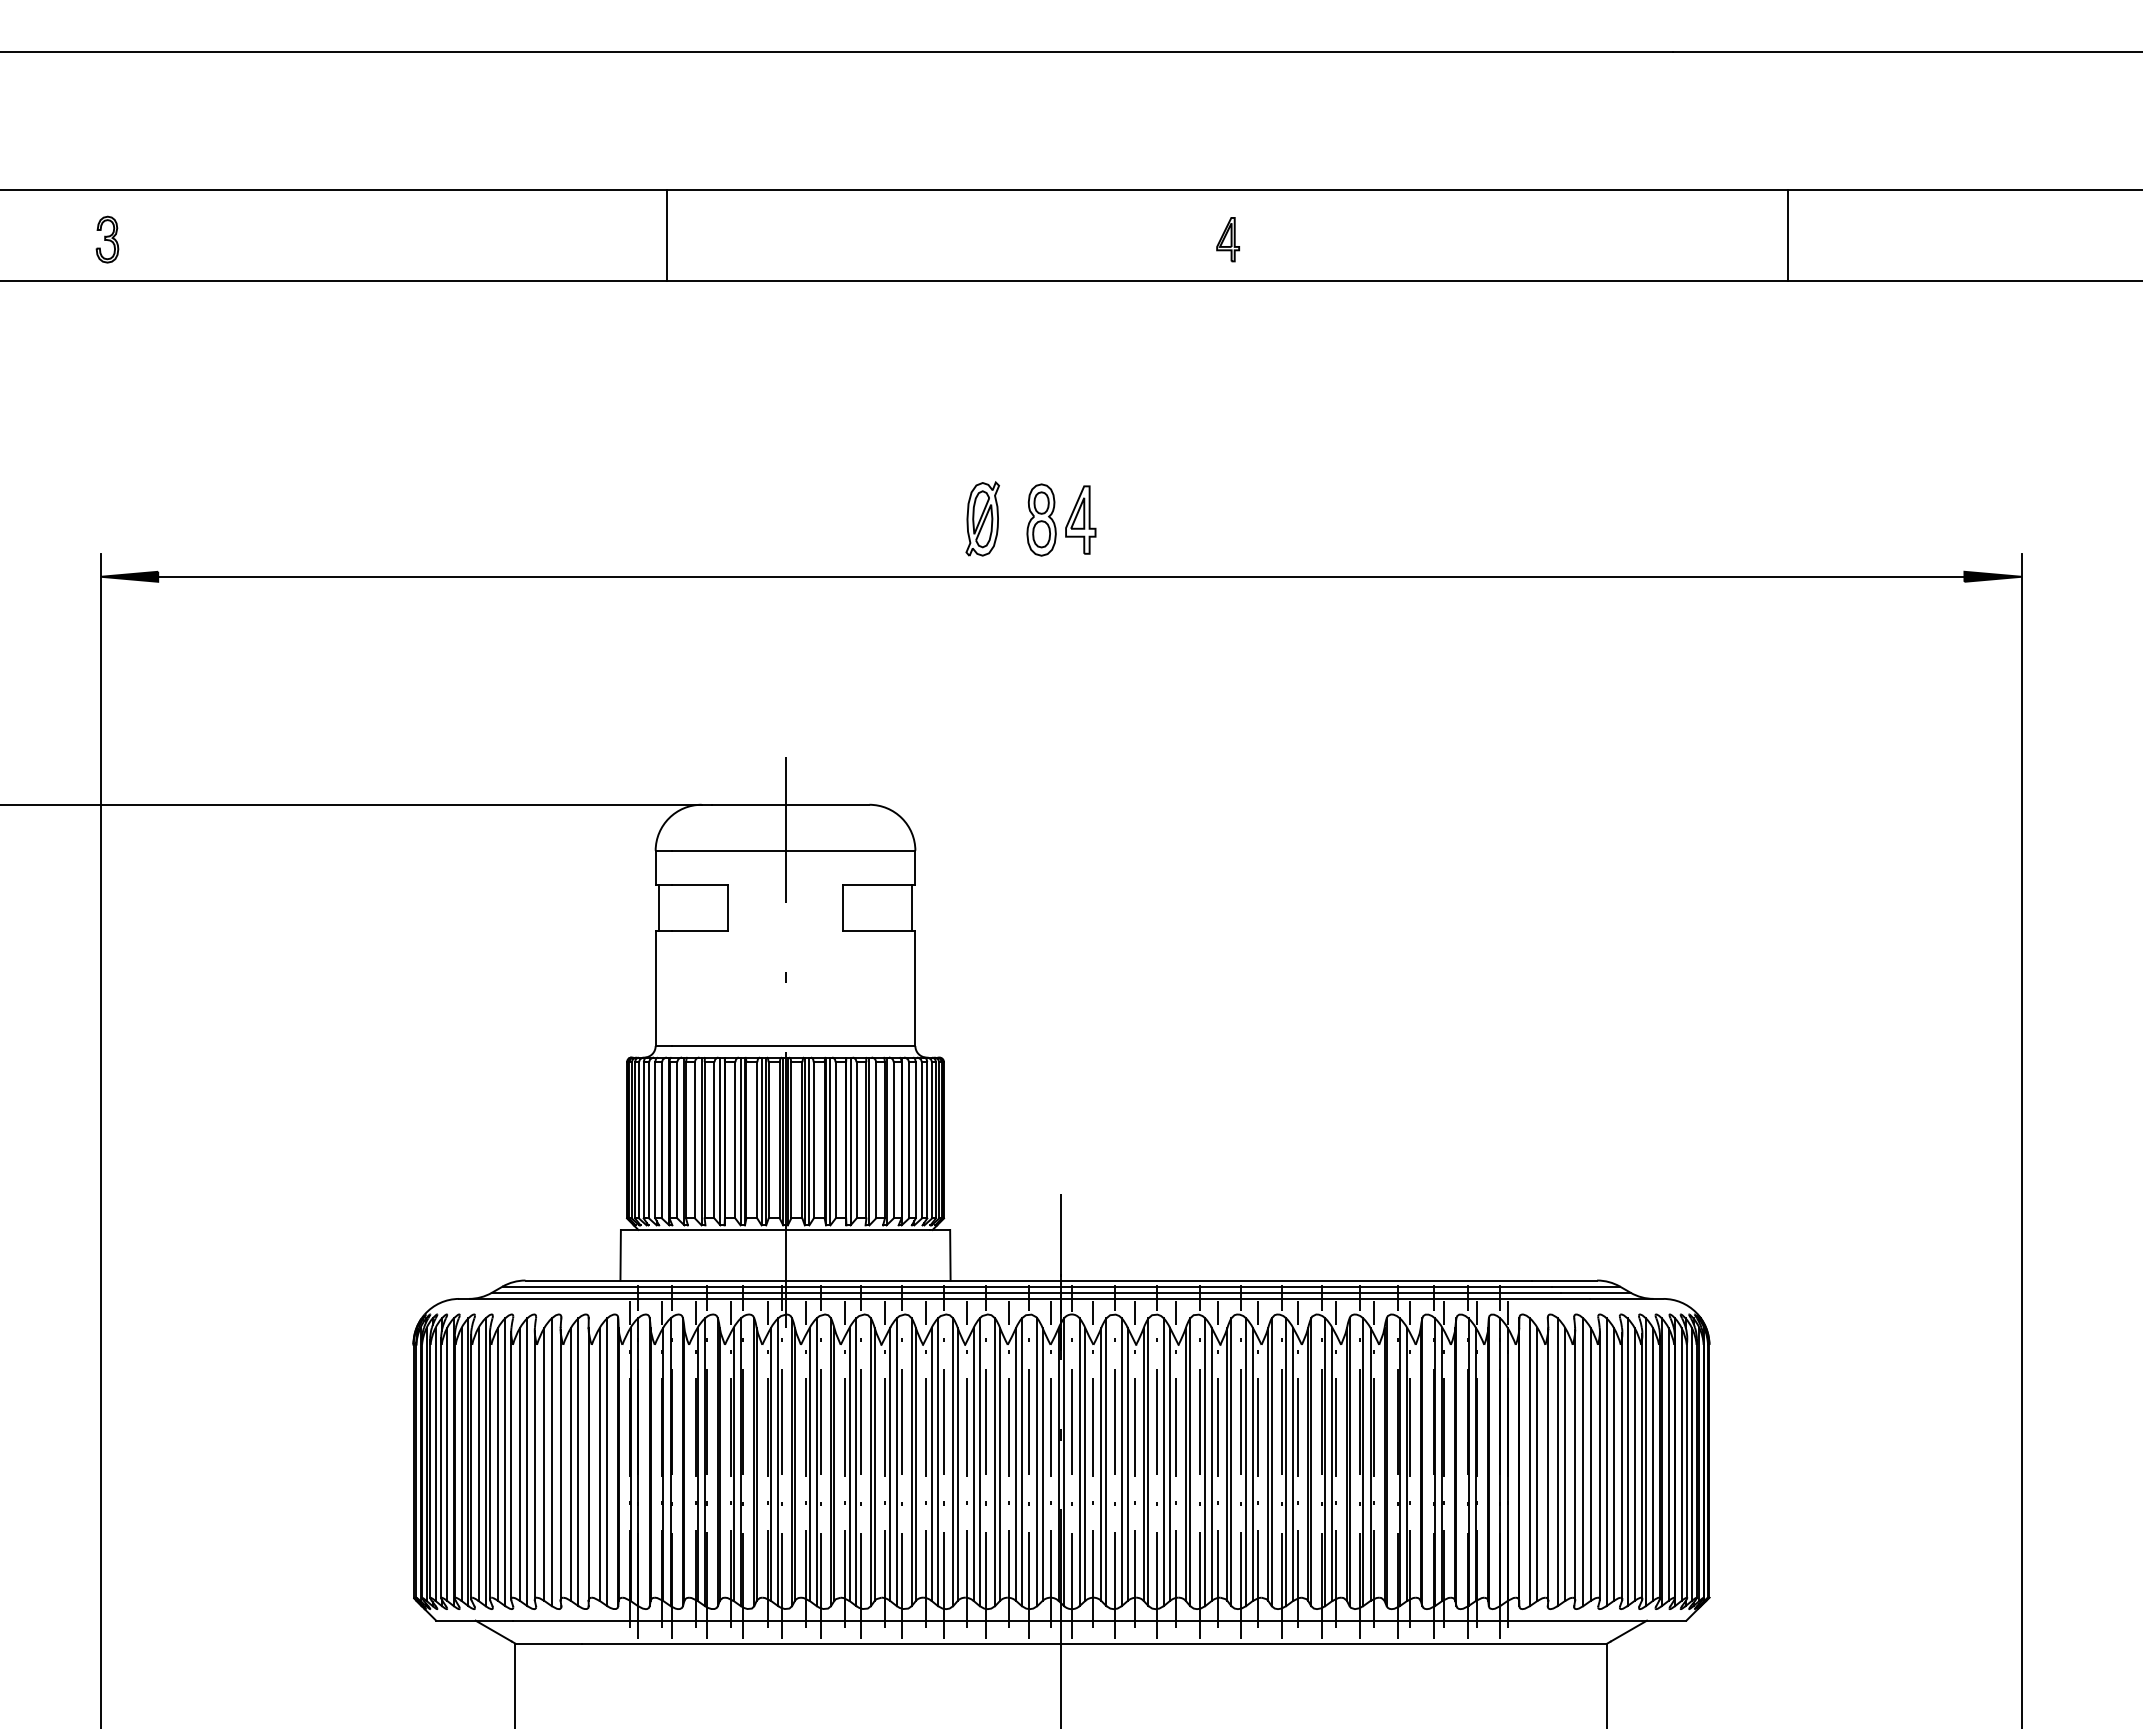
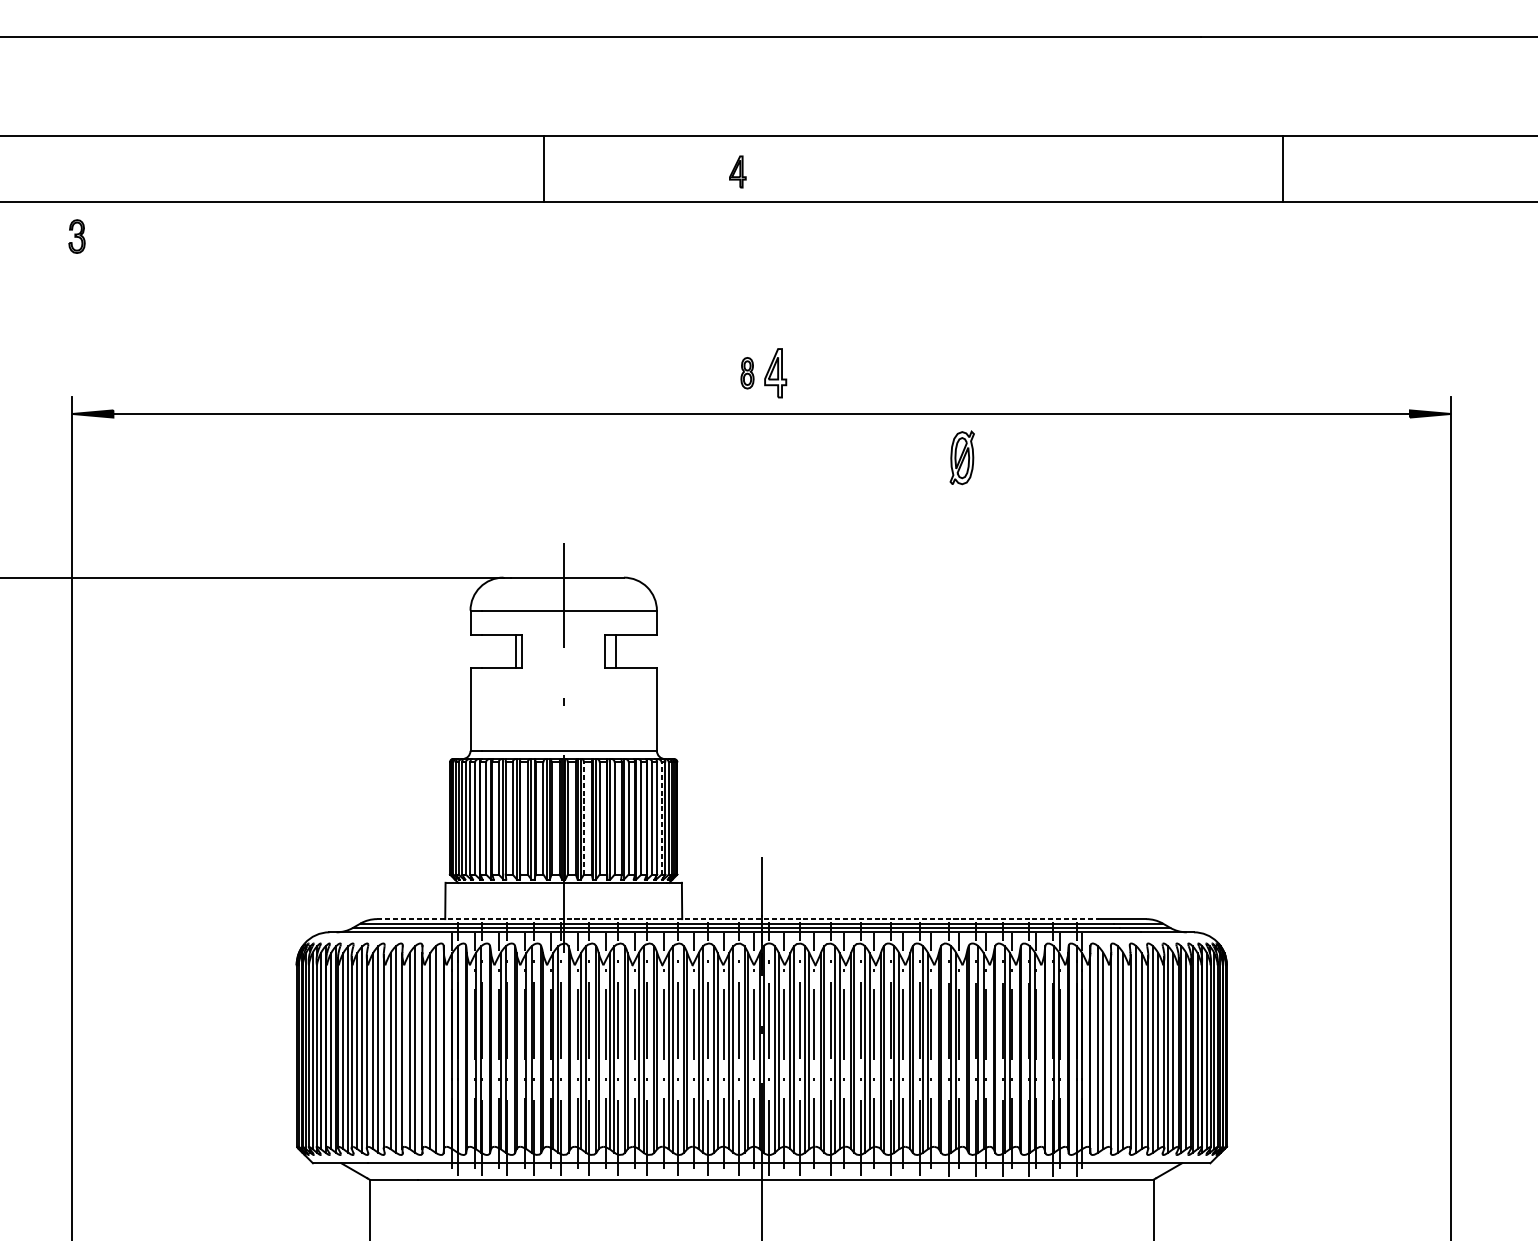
line: (667, 235) -> (544, 169), moved
part: (107, 239) -> (77, 236), moved
part: (1227, 239) -> (737, 171), moved
part: (982, 518) -> (962, 457), moved
part: (1041, 519) -> (747, 372), size x0.6
line: (659, 908) -> (516, 652), moved
line: (911, 908) -> (616, 652), moved
line: (813, 1139) -> (583, 817), solid -> dashed
line: (921, 1139) -> (661, 817), solid -> dashed
line: (1029, 1280) -> (738, 919), solid -> dashed

